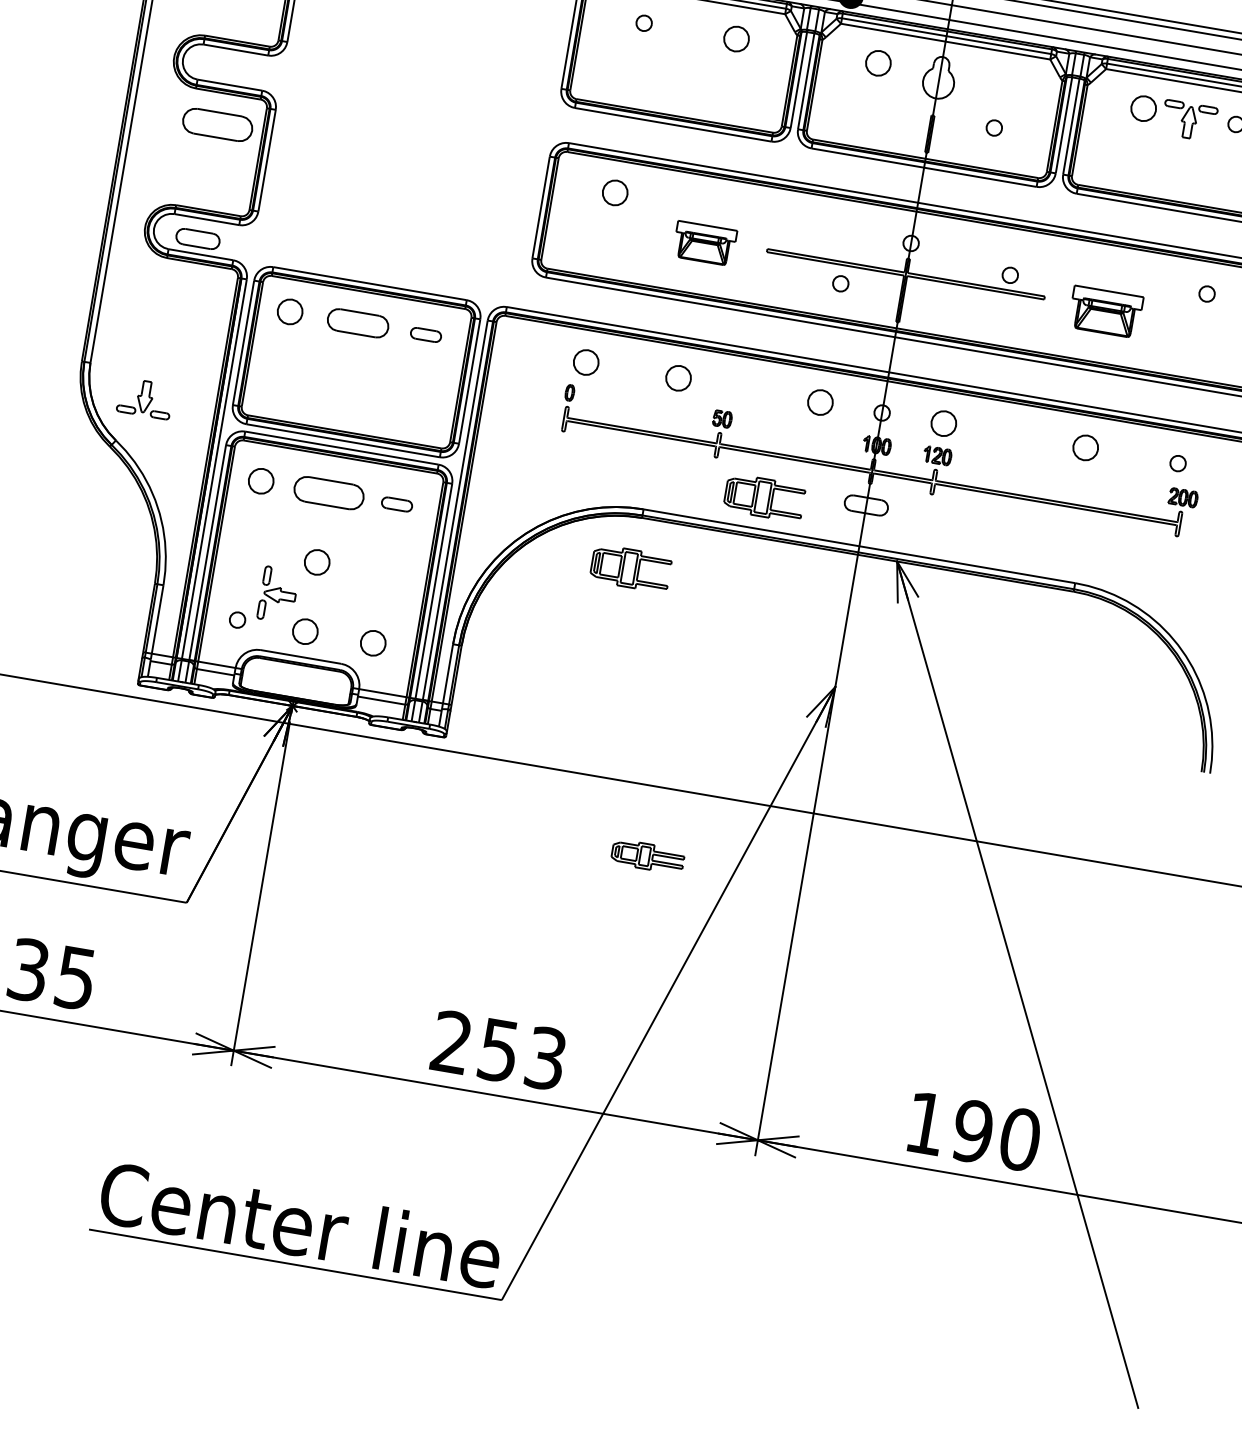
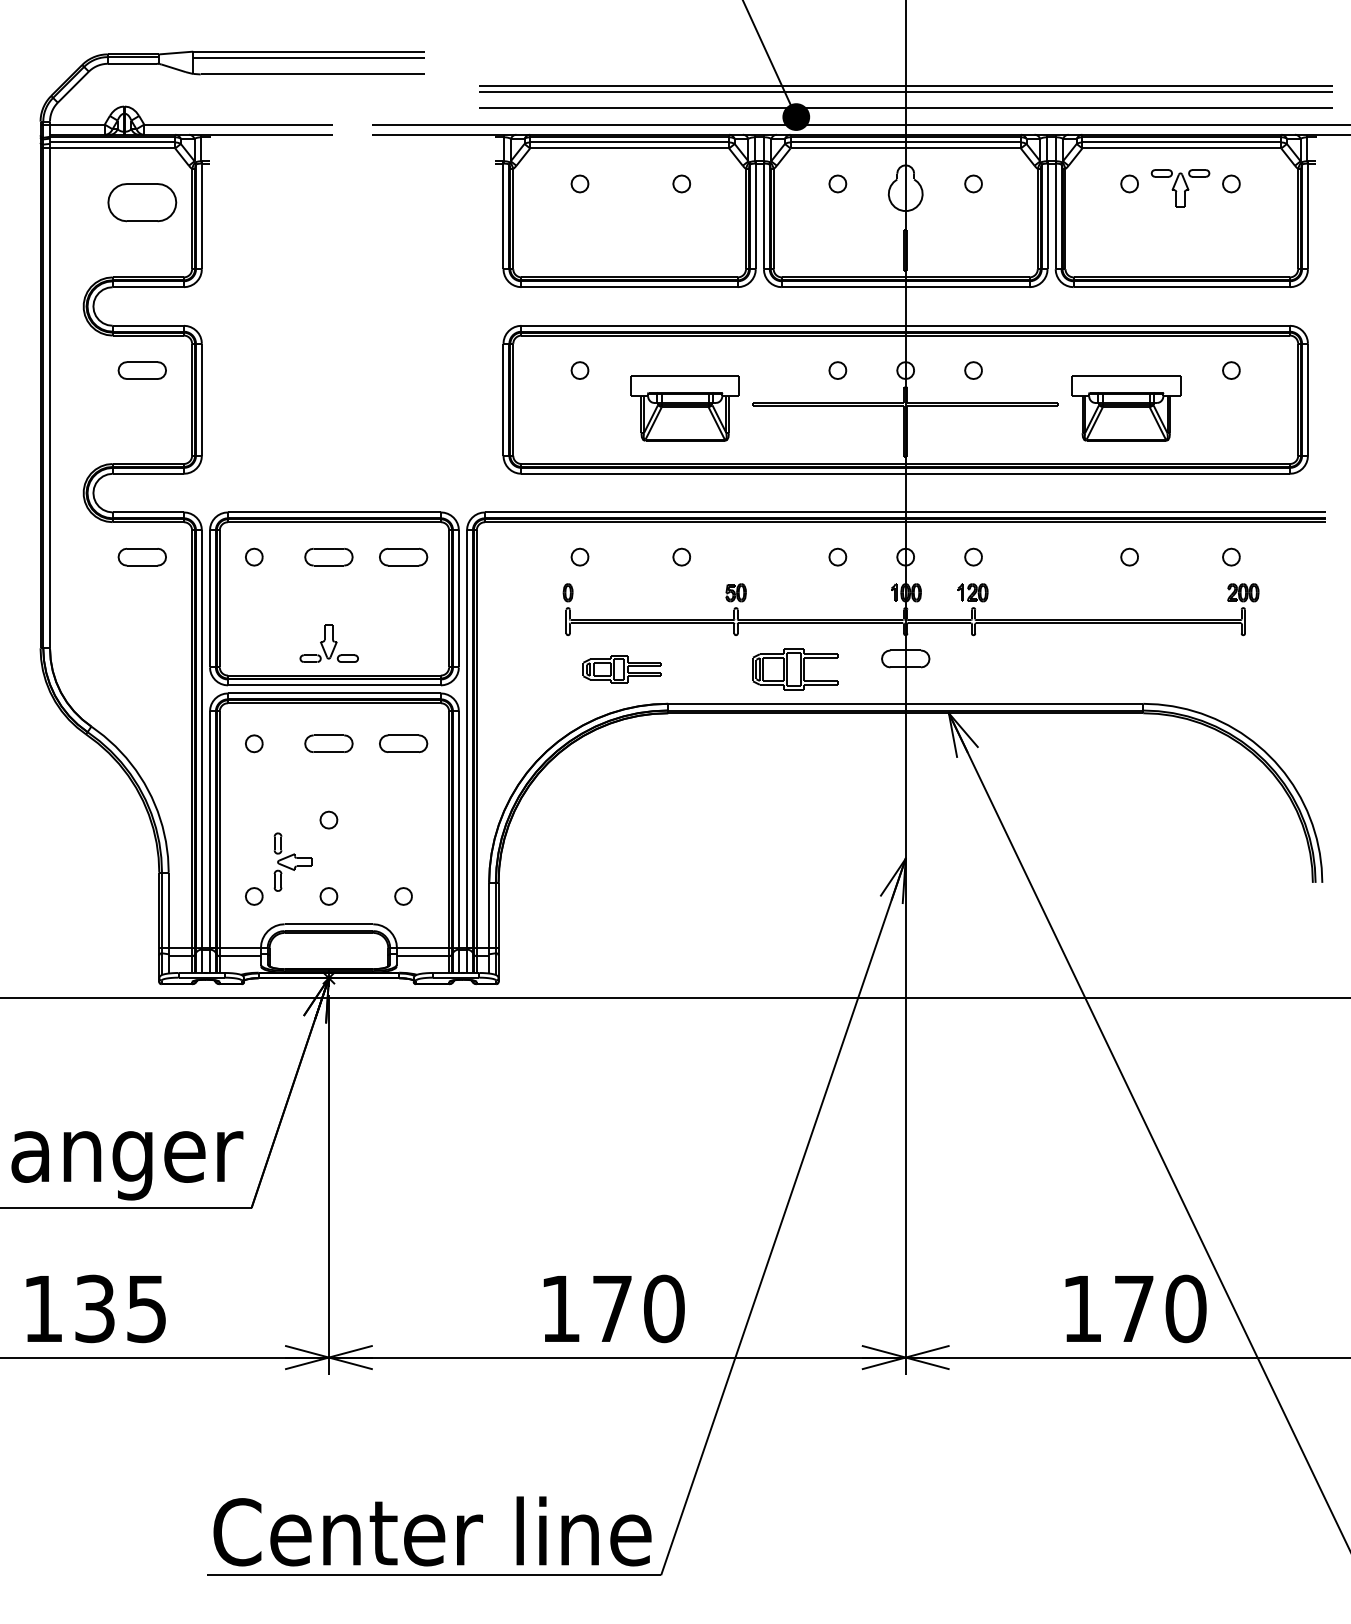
part: (736, 38) -> (681, 183), size x0.62
part: (878, 62) -> (837, 183), size x0.62
part: (1143, 108) -> (1129, 183), size x0.62
part: (216, 124) -> (141, 370), size x0.62
part: (994, 127) -> (973, 183), moved
part: (614, 192) -> (579, 370), size x0.62
part: (197, 238) -> (141, 556), moved
part: (704, 243) -> (684, 408), size x1.67
part: (1010, 275) -> (973, 370), moved
part: (840, 283) -> (837, 370), moved
part: (290, 311) -> (254, 556), size x0.62
part: (1105, 312) -> (1126, 408), size x1.43
part: (357, 323) -> (328, 557), size x0.71
part: (425, 334) -> (403, 556), size x1.43
part: (585, 361) -> (579, 556), size x0.62
part: (678, 377) -> (681, 556), size x0.62
part: (144, 398) -> (328, 643), moved
part: (820, 401) -> (837, 556), size x0.62
part: (943, 422) -> (973, 556), size x0.62
part: (1085, 447) -> (1129, 556), size x0.62
part: (261, 481) -> (254, 743), size x0.62
part: (328, 492) -> (328, 743), size x0.62
part: (396, 504) -> (403, 743), size x1.43
part: (316, 561) -> (328, 819), size x0.62
part: (630, 568) -> (665, 769), removed
part: (304, 631) -> (328, 896), size x0.62
part: (373, 643) -> (403, 896), size x0.62
part: (647, 856) -> (621, 669), moved
text: (499, 1050) -> (612, 1308), 253 -> 170
text: (972, 1131) -> (1133, 1308), 190 -> 170

